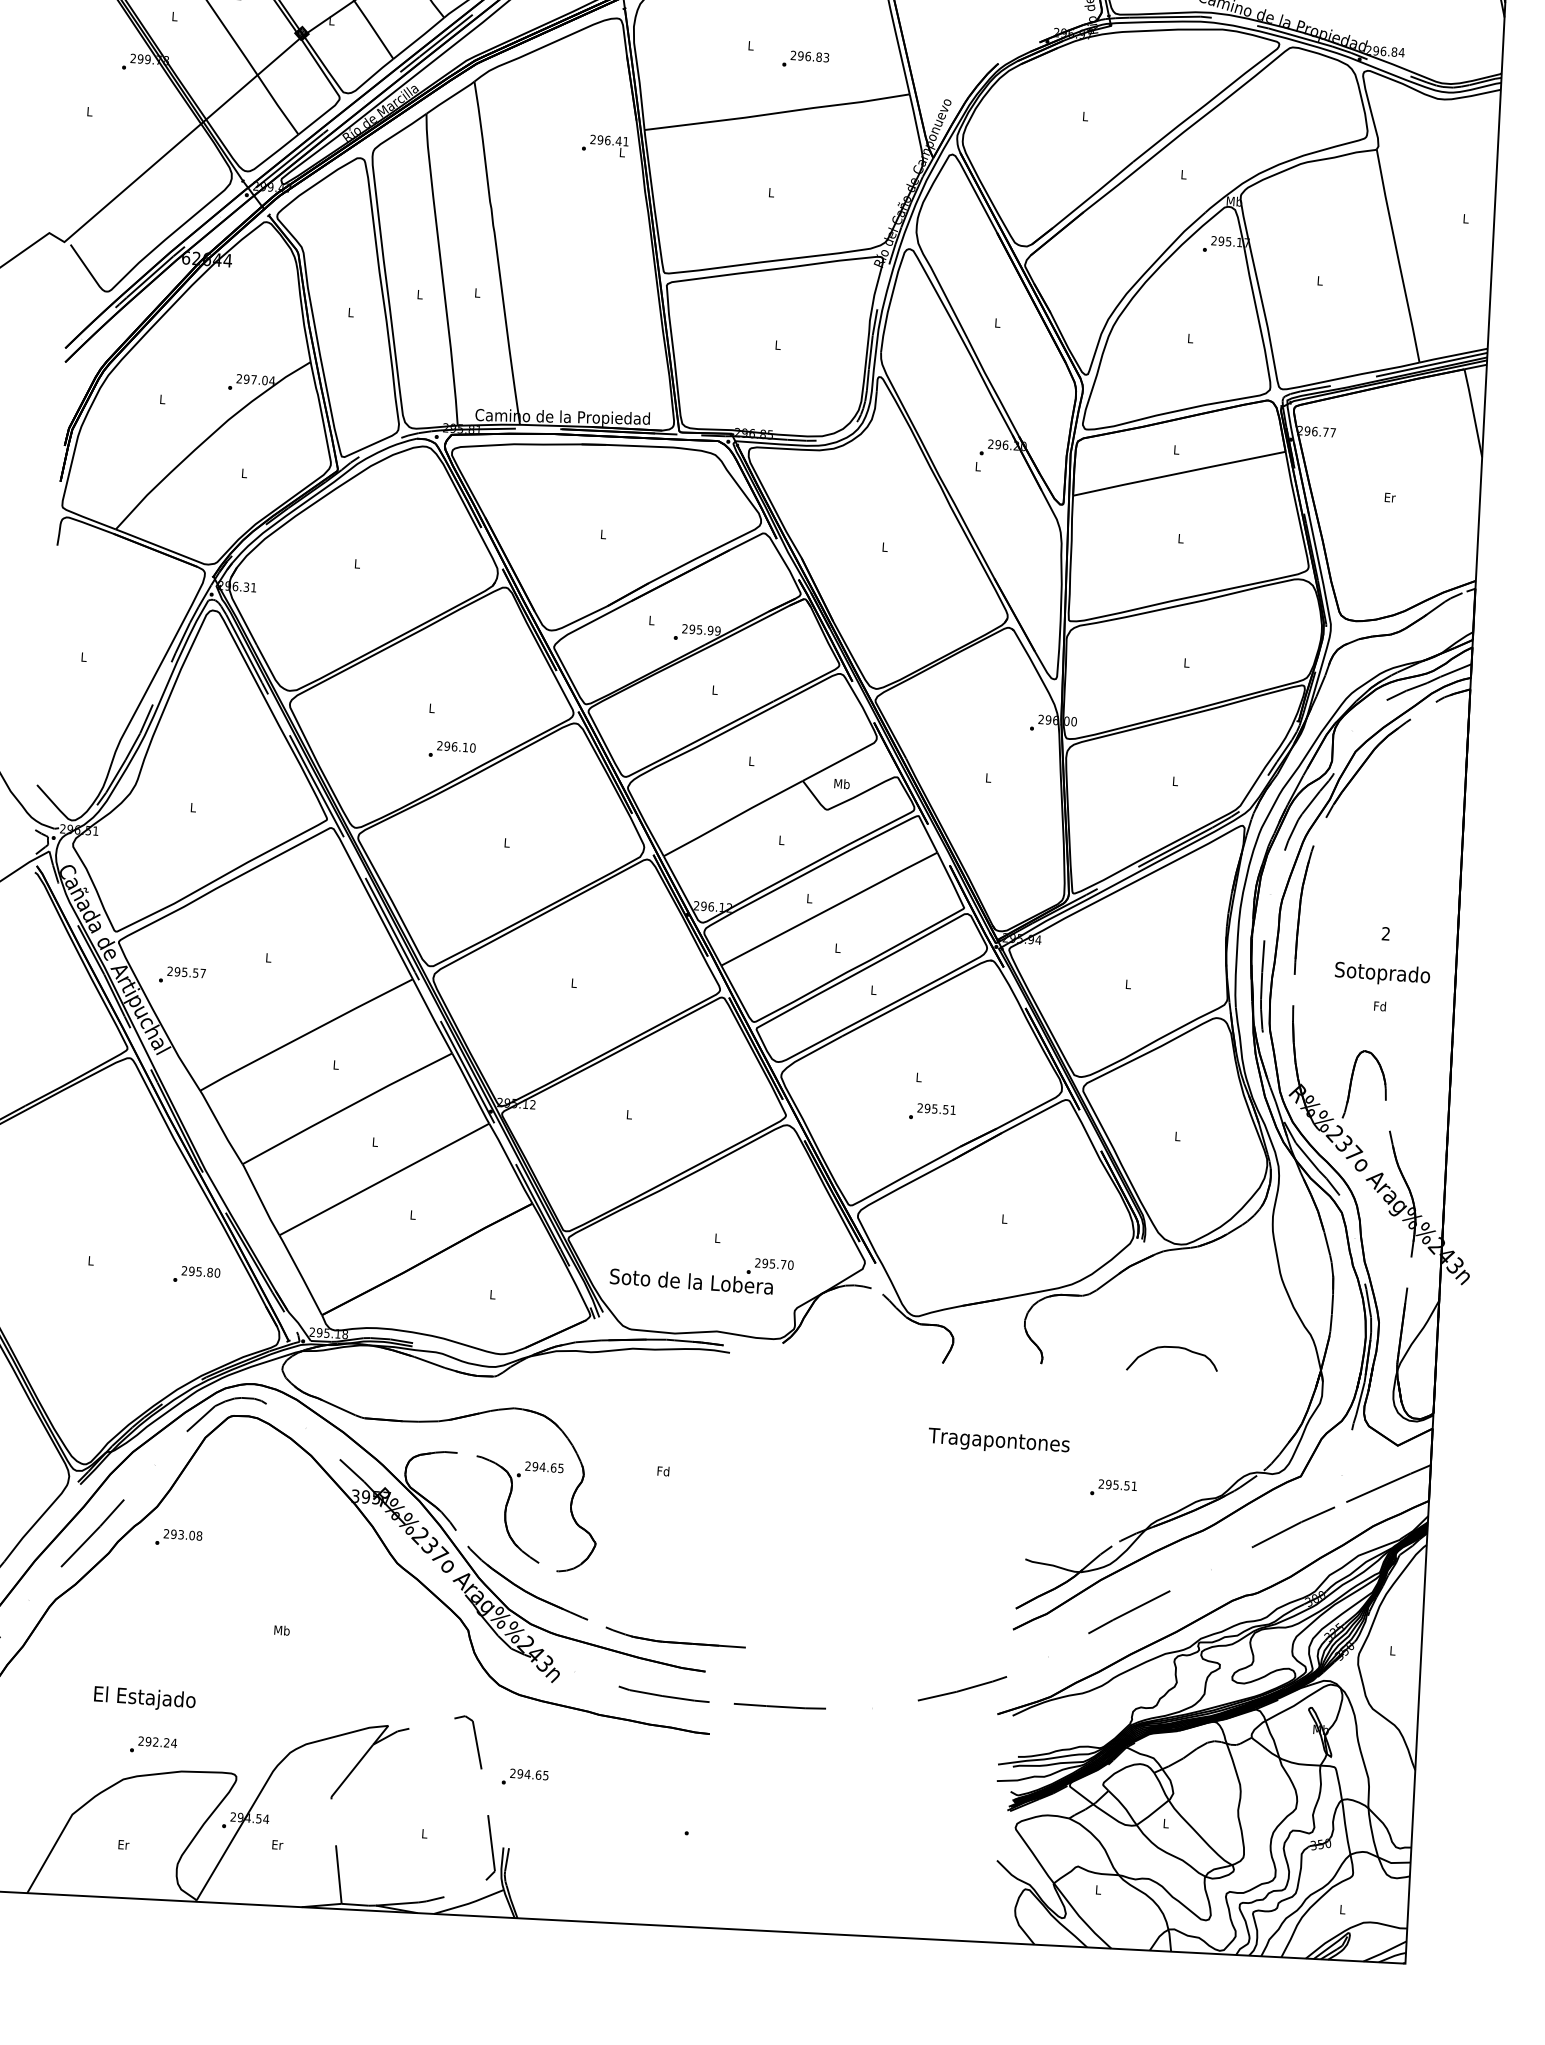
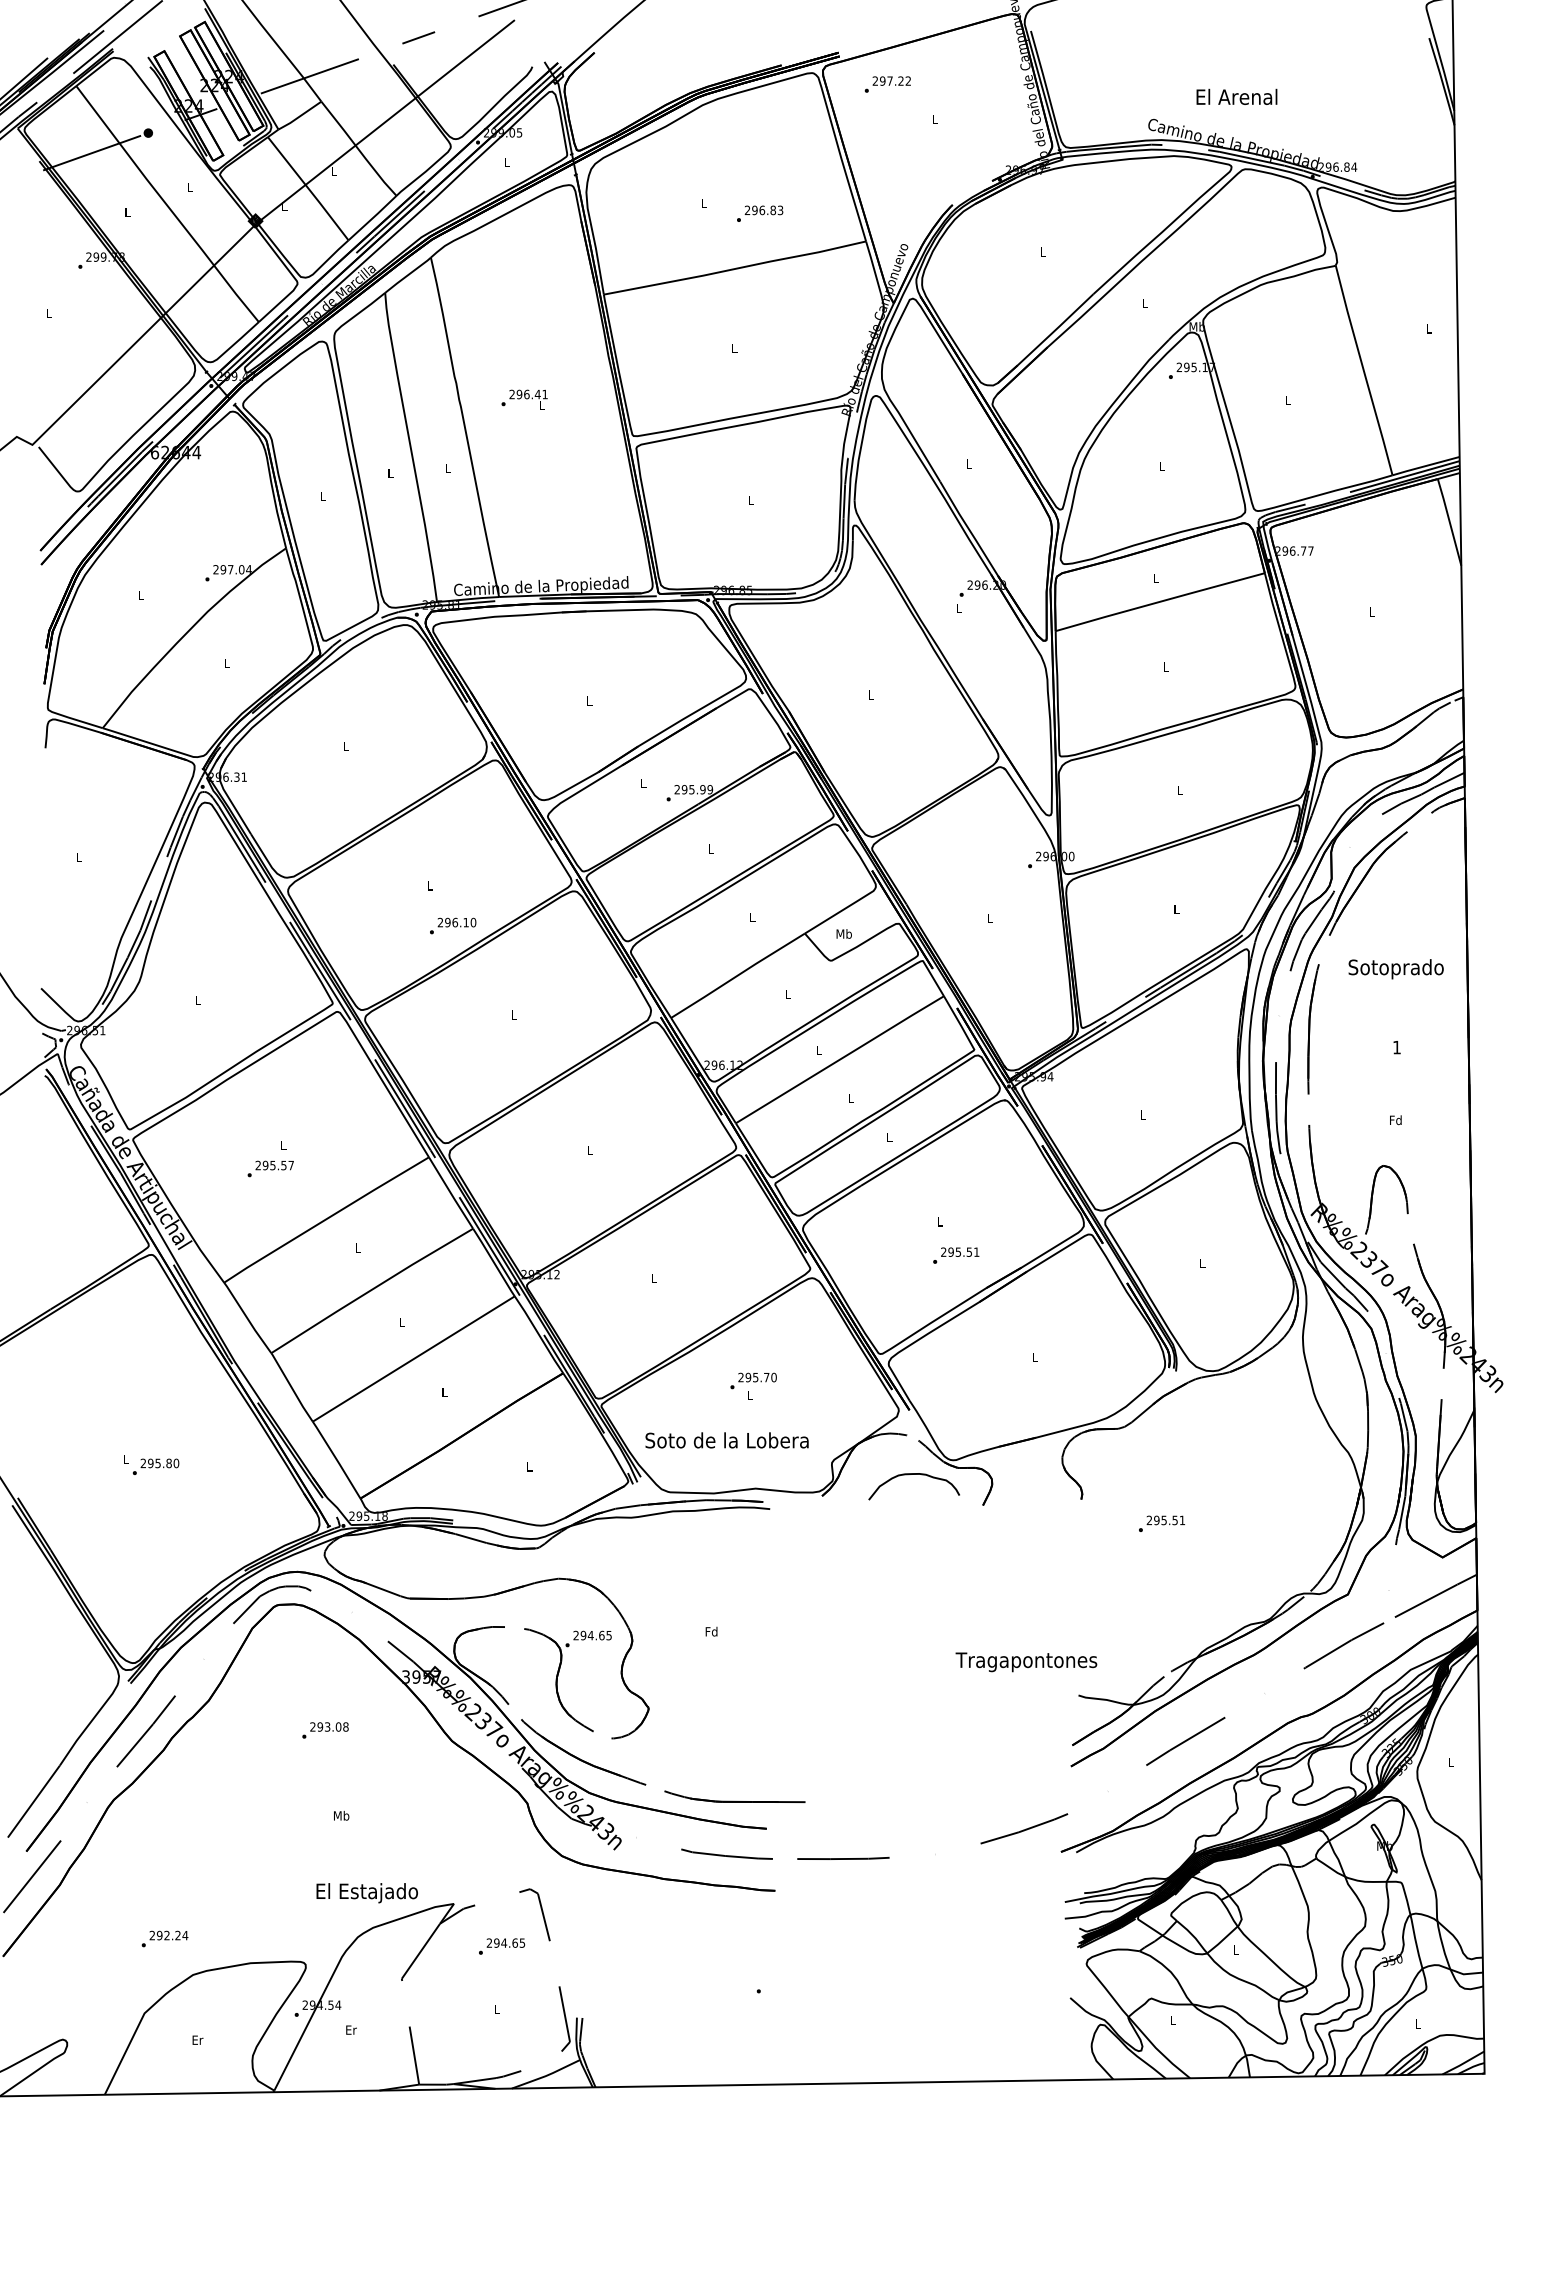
text: (605, 145) -> (524, 399), moved
text: (1390, 497) -> (1372, 611), Er -> L
text: (1385, 933) -> (1396, 1047), 2 -> 1
text: (1381, 974) -> (1395, 969), moved
text: (182, 975) -> (270, 1168), moved
text: (770, 1266) -> (753, 1380), moved
text: (196, 1274) -> (155, 1466), moved
curve: (1172, 1347) -> (913, 1474), moved
text: (999, 1442) -> (1026, 1662), moved
text: (1113, 1487) -> (1161, 1523), moved
text: (178, 1538) -> (325, 1730), moved
text: (144, 1699) -> (366, 1893), moved
text: (153, 1744) -> (164, 1938), moved
text: (525, 1777) -> (502, 1946), moved

